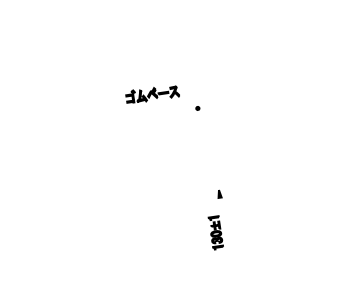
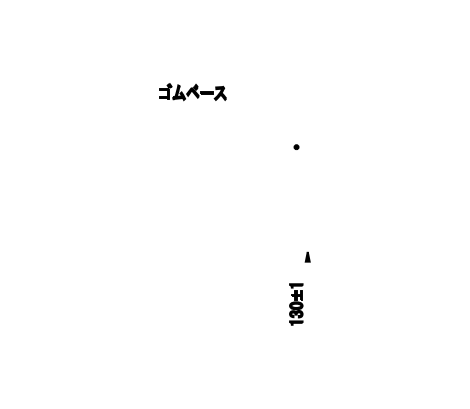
part: (152, 94) -> (192, 92), moved

